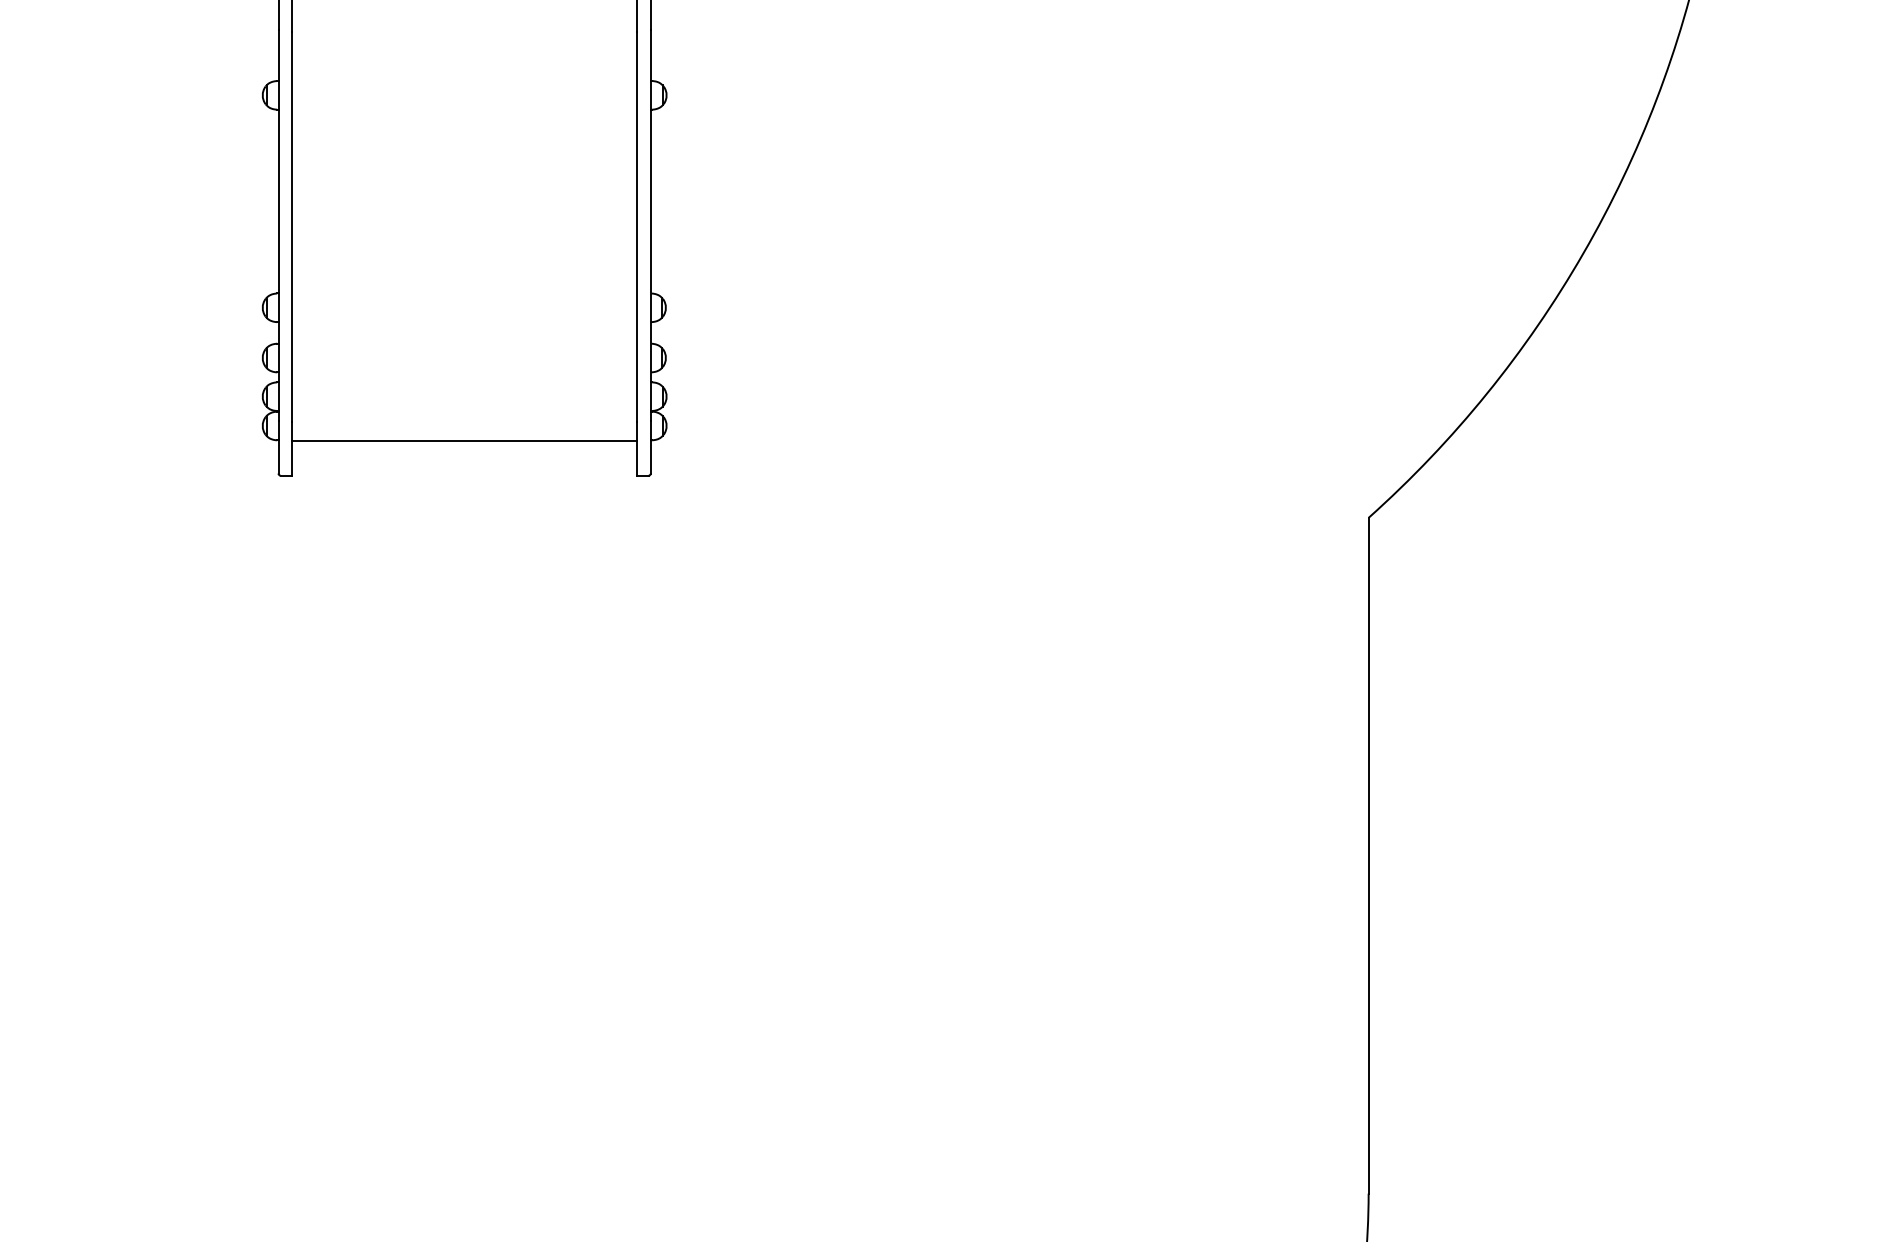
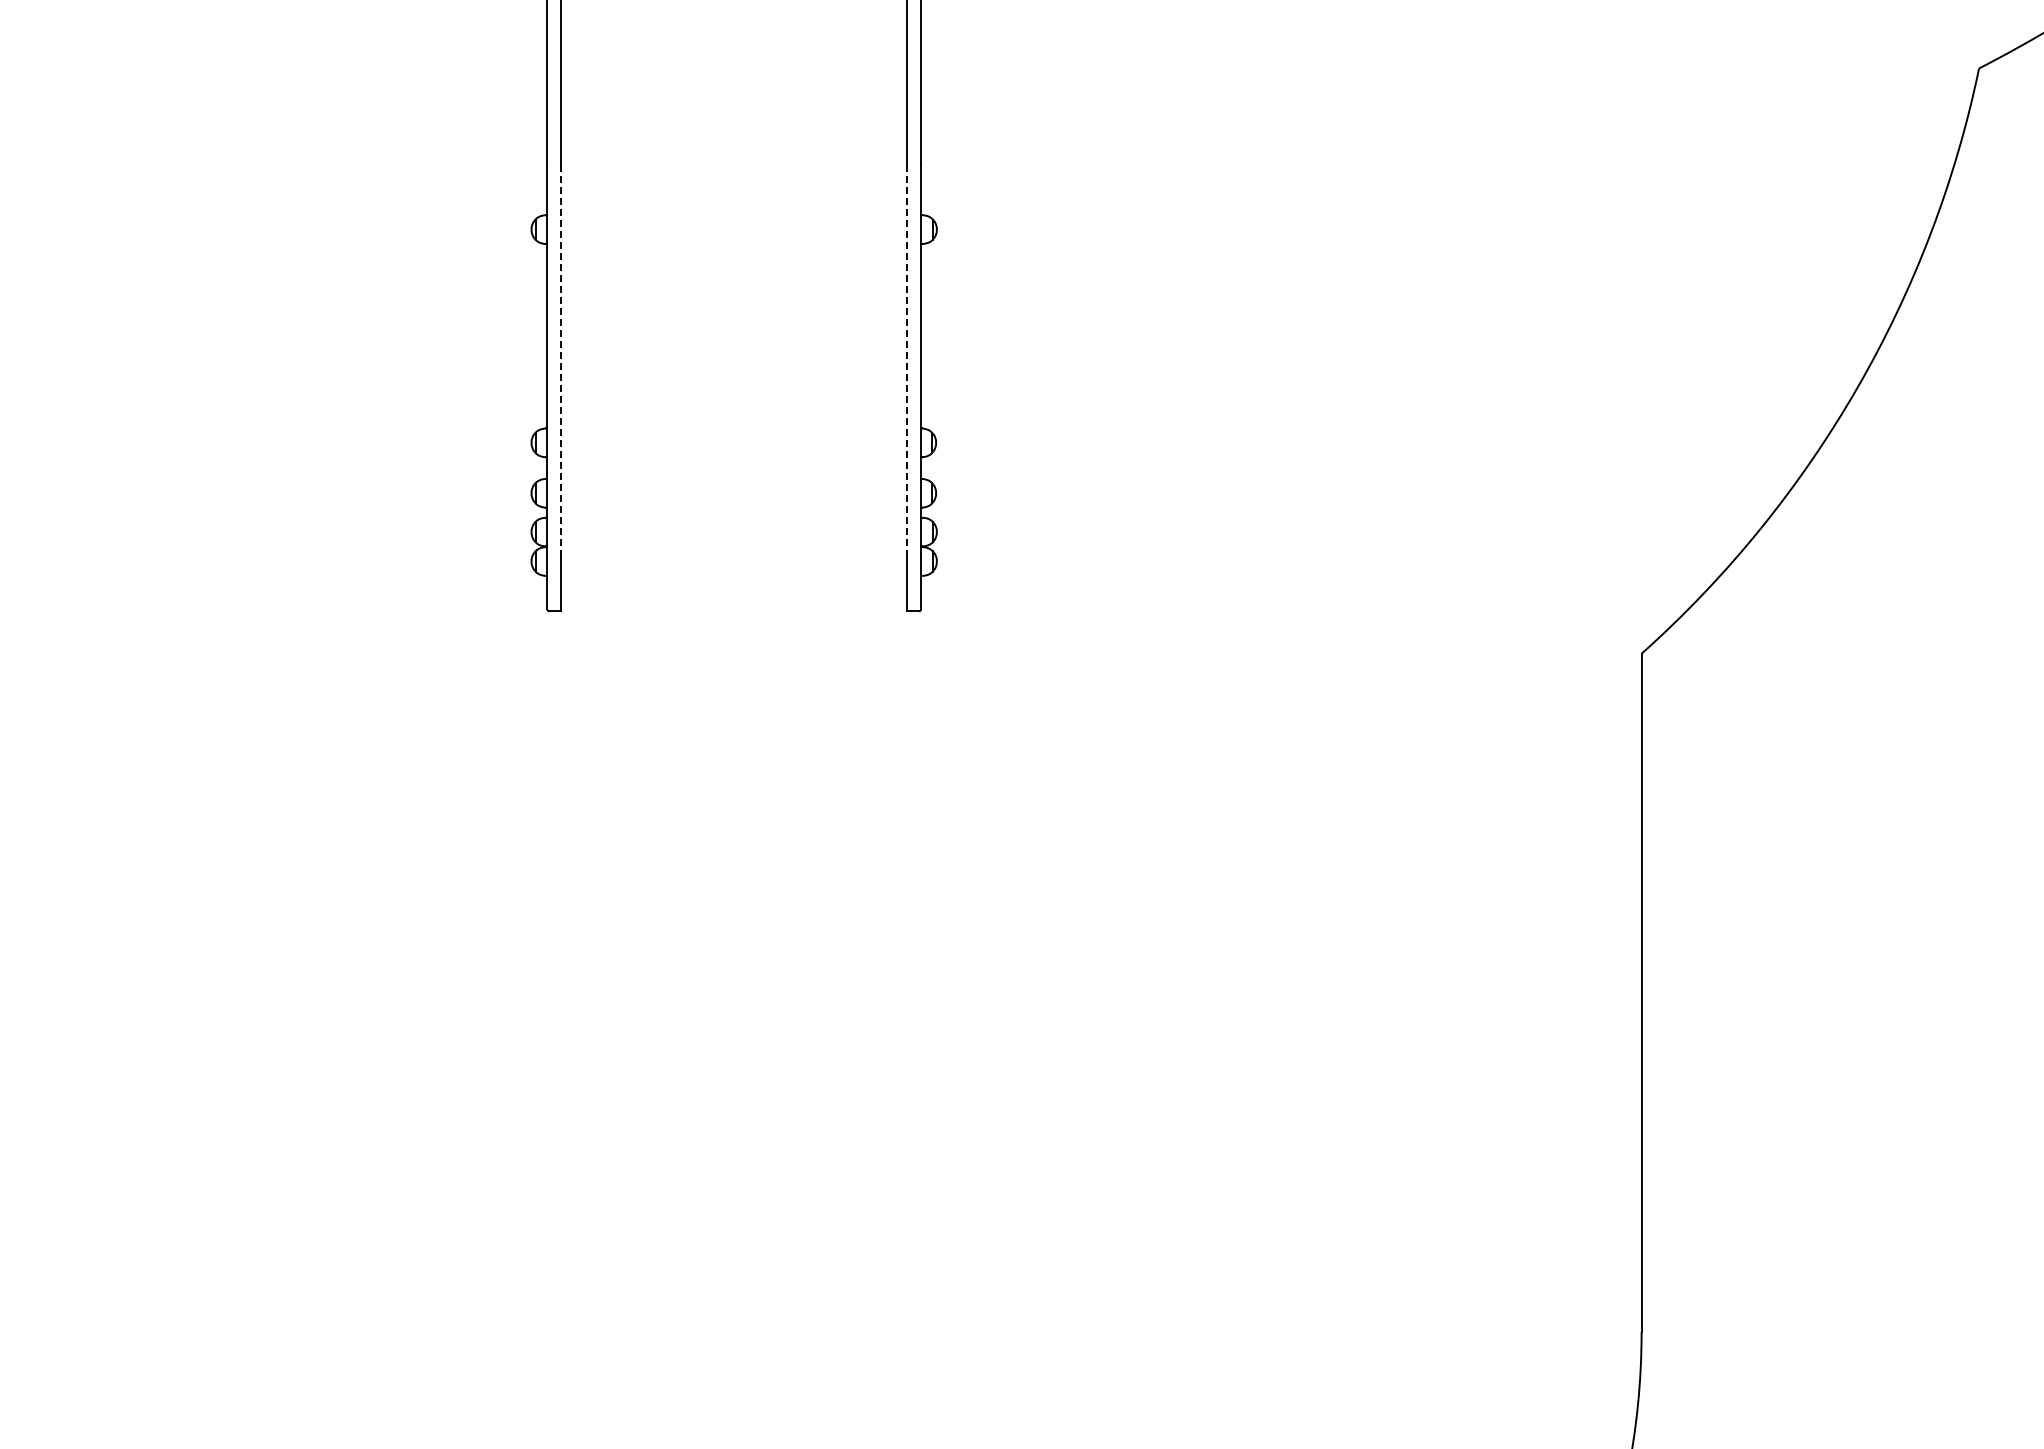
line: (292, 226) -> (561, 361), solid -> dashed
line: (637, 226) -> (907, 361), solid -> dashed
line: (464, 440) -> (734, 576), removed

